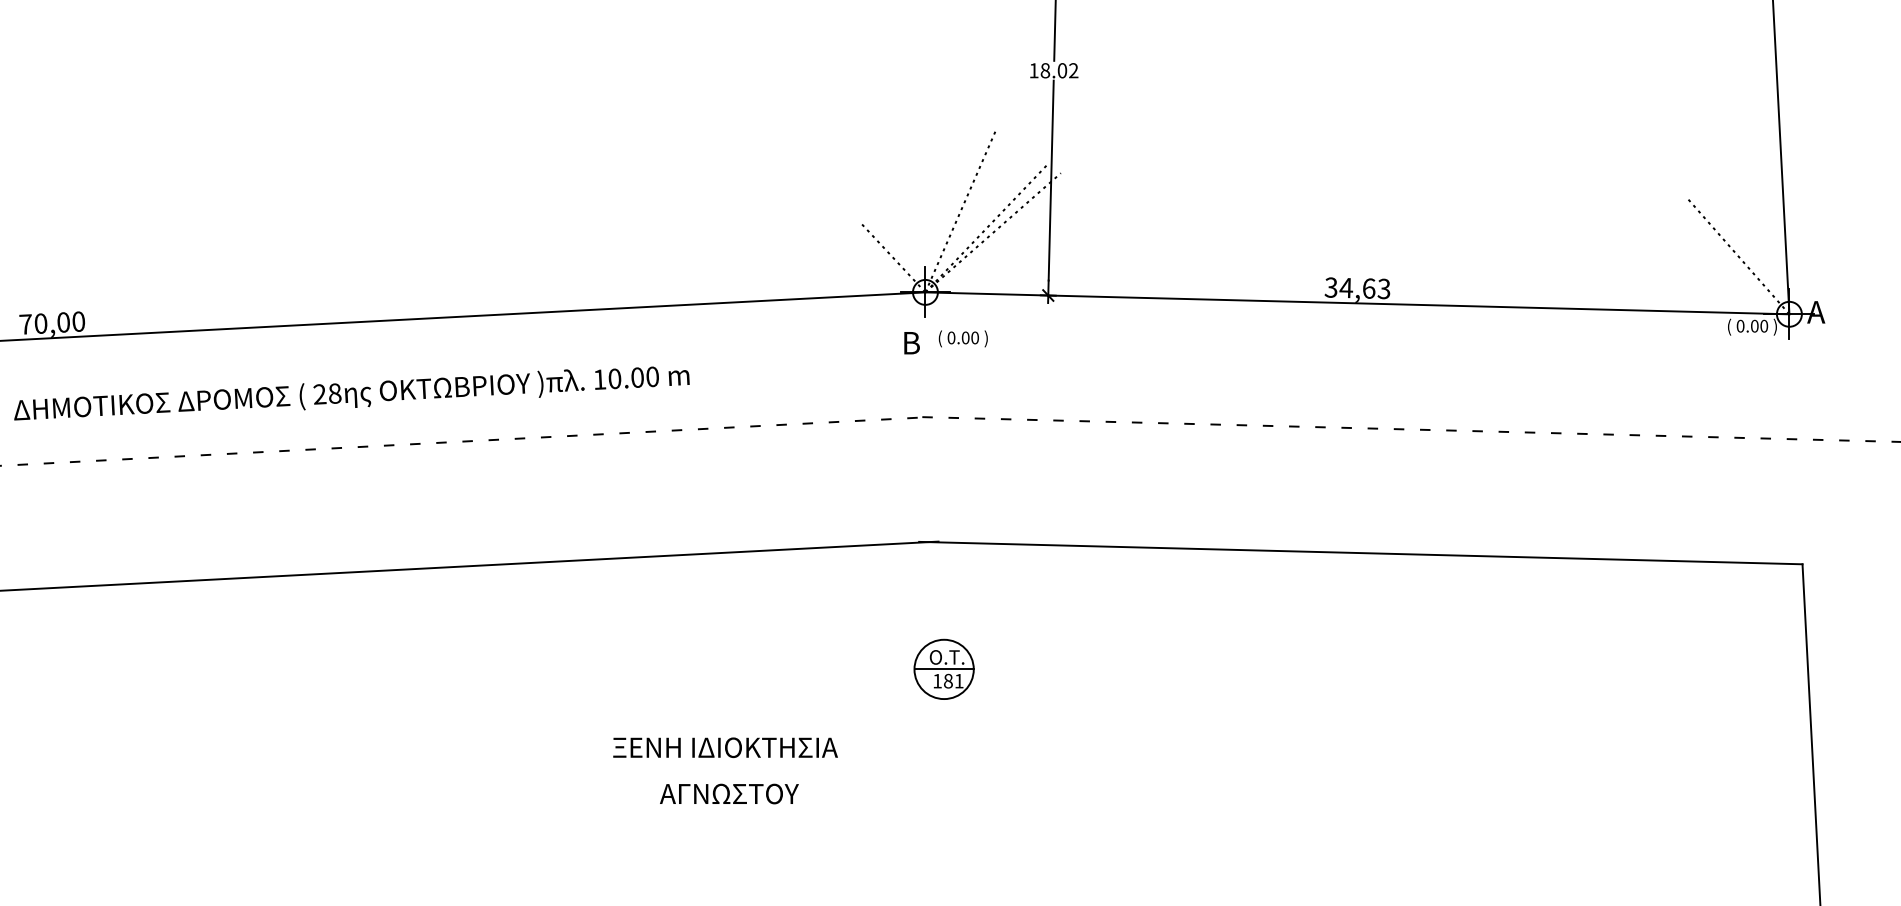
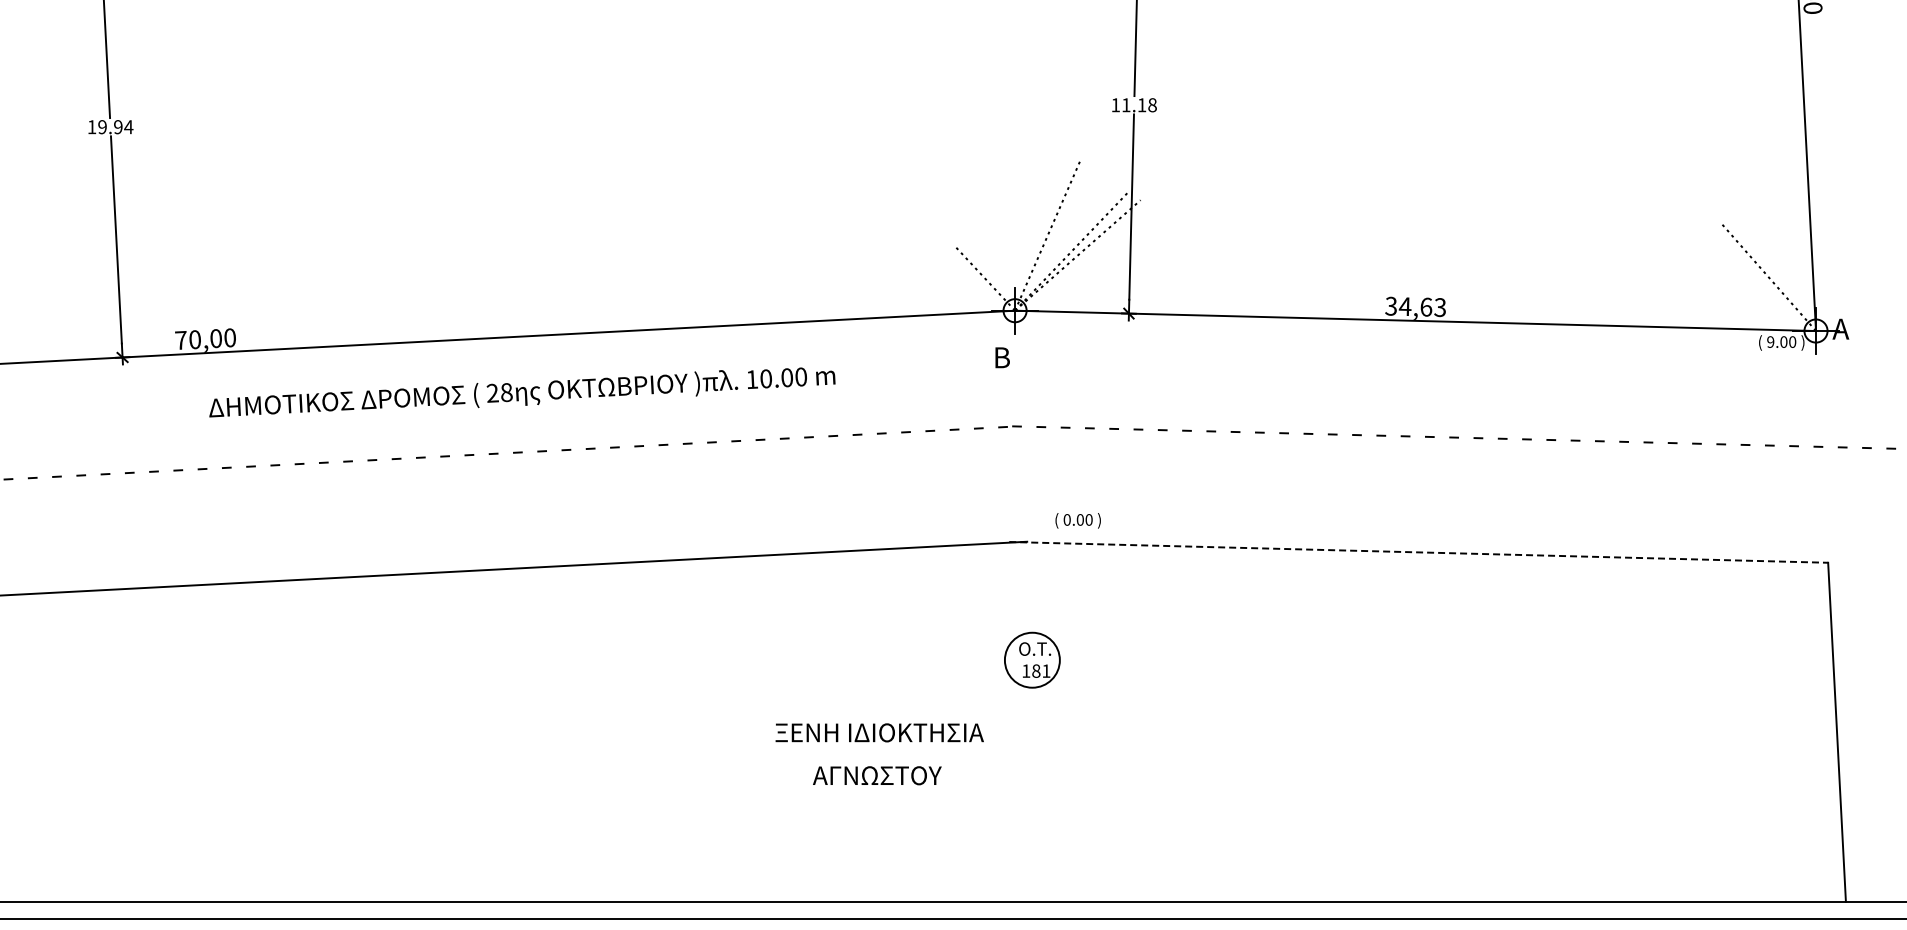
text: (1059, 71) -> (1139, 105), 18.02 -> 11.18
text: (1740, 325) -> (1770, 341), 0.00 -> 9.00
text: (962, 338) -> (1077, 520), moved
text: (352, 393) -> (522, 392), moved
line: (1360, 553) -> (1418, 552), solid -> dashed
line: (943, 669) -> (1031, 660), removed
text: (725, 747) -> (879, 732), moved
text: (729, 793) -> (877, 775), moved

